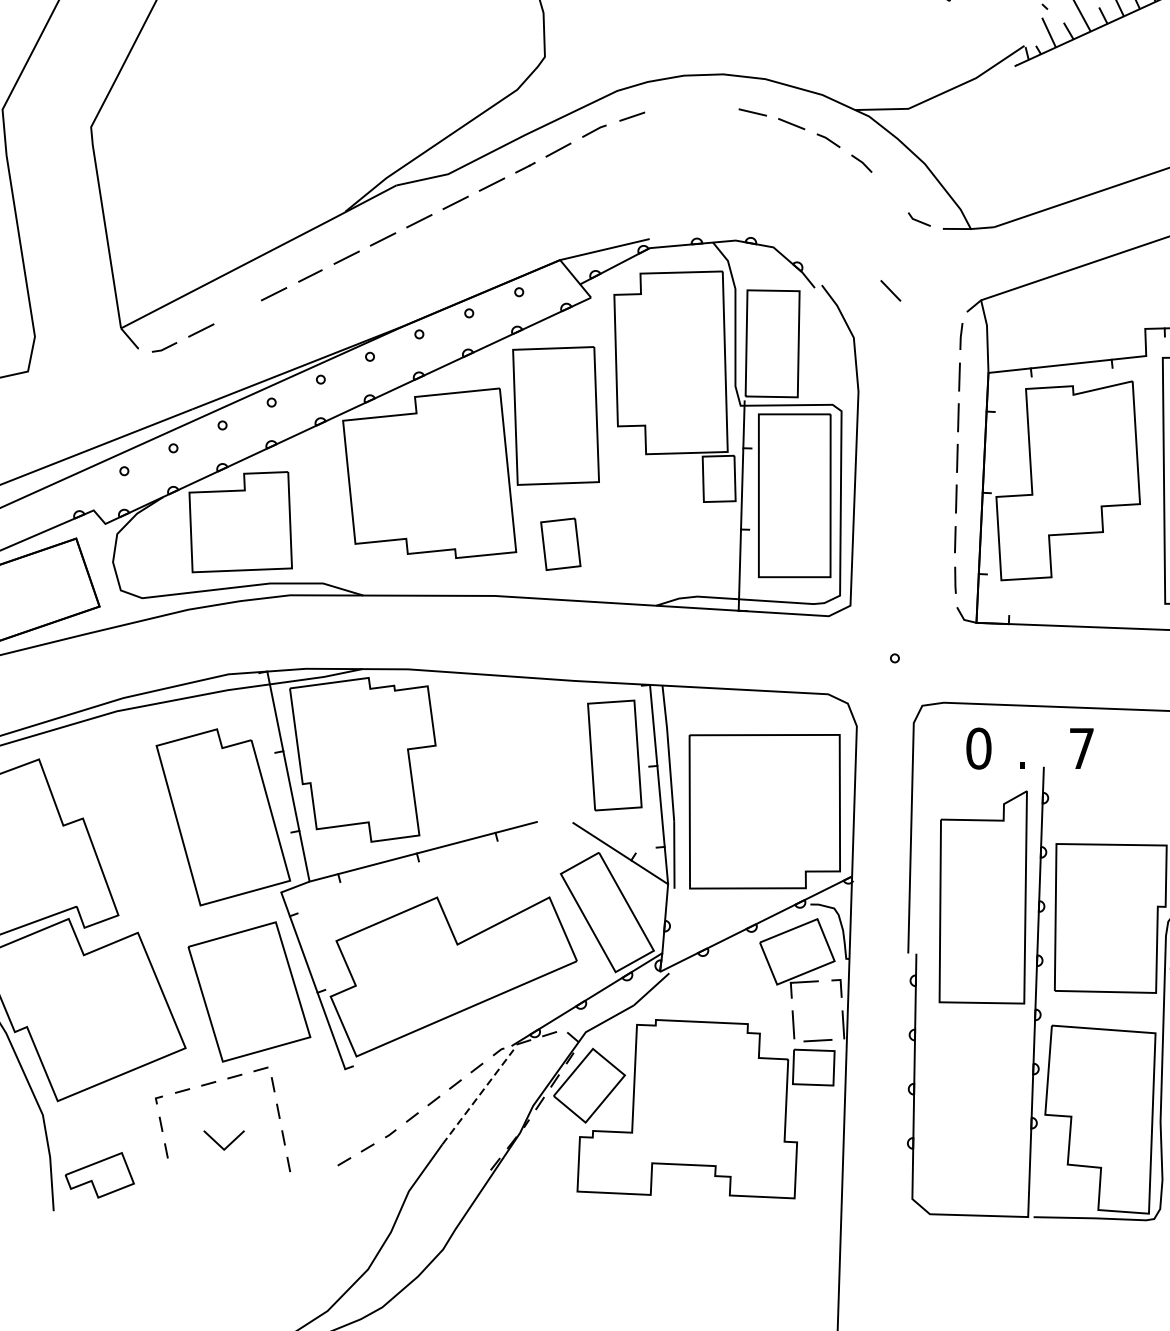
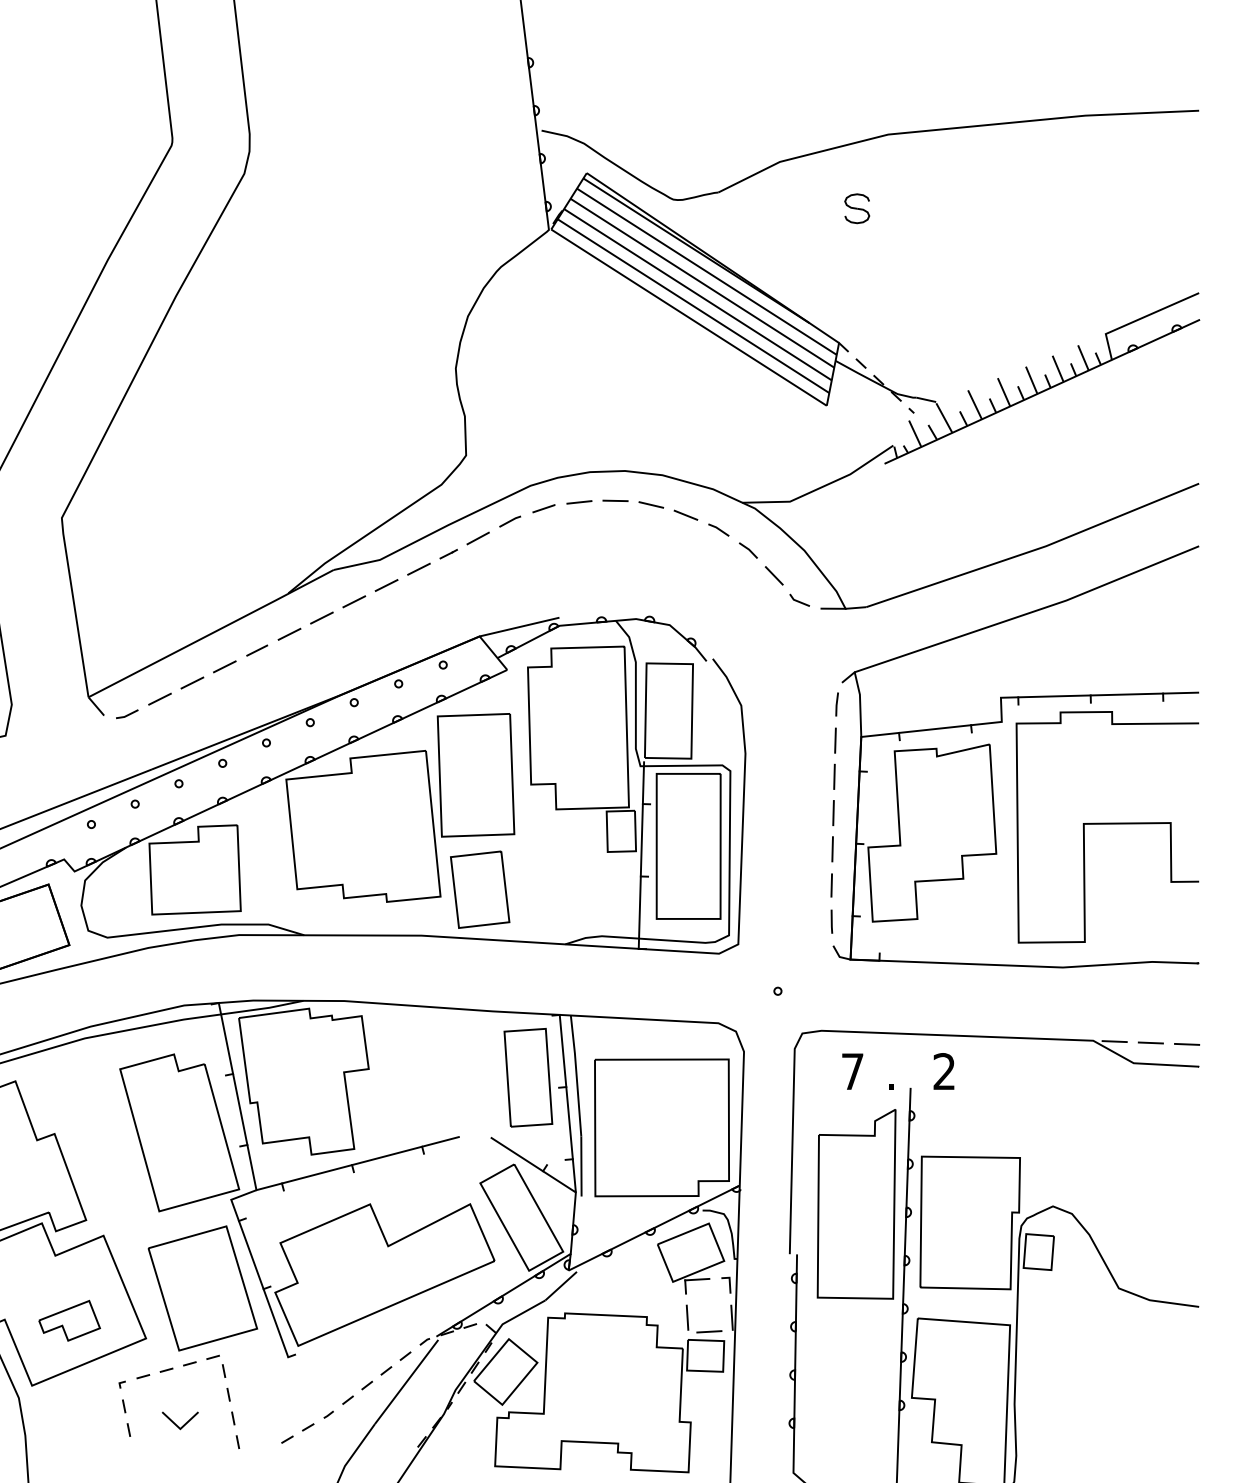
line: (712, 107) -> (615, 500), added
line: (672, 109) -> (579, 502), added
line: (889, 290) -> (773, 575), moved
line: (237, 311) -> (192, 682), added
part: (561, 544) -> (480, 889), size x1.67
text: (978, 748) -> (852, 1071), 0 -> 7
text: (1080, 748) -> (943, 1071), 7 -> 2
line: (477, 1097) -> (406, 1382), dashed -> solid
part: (99, 1174) -> (69, 1320), moved

